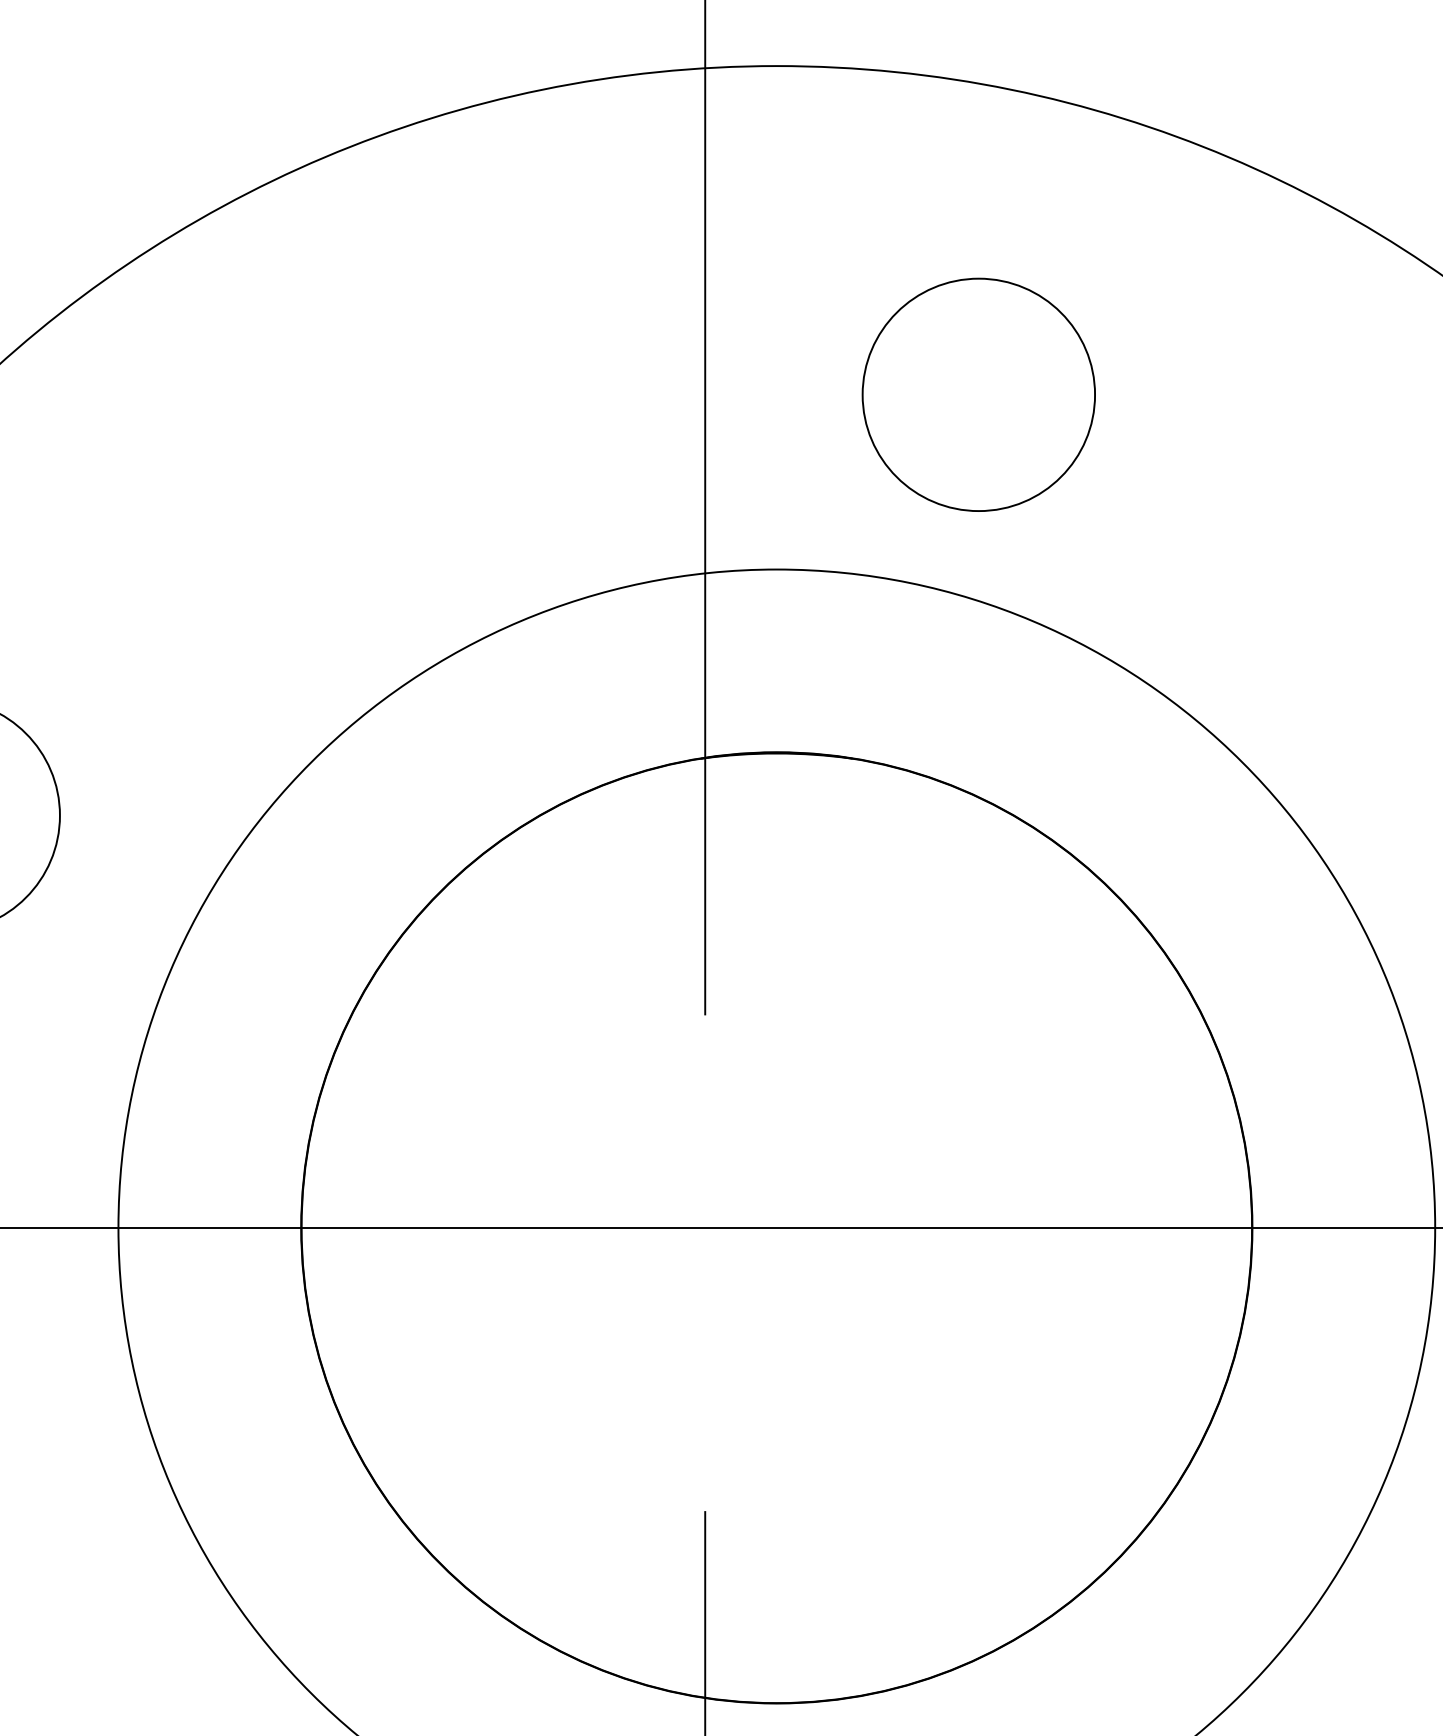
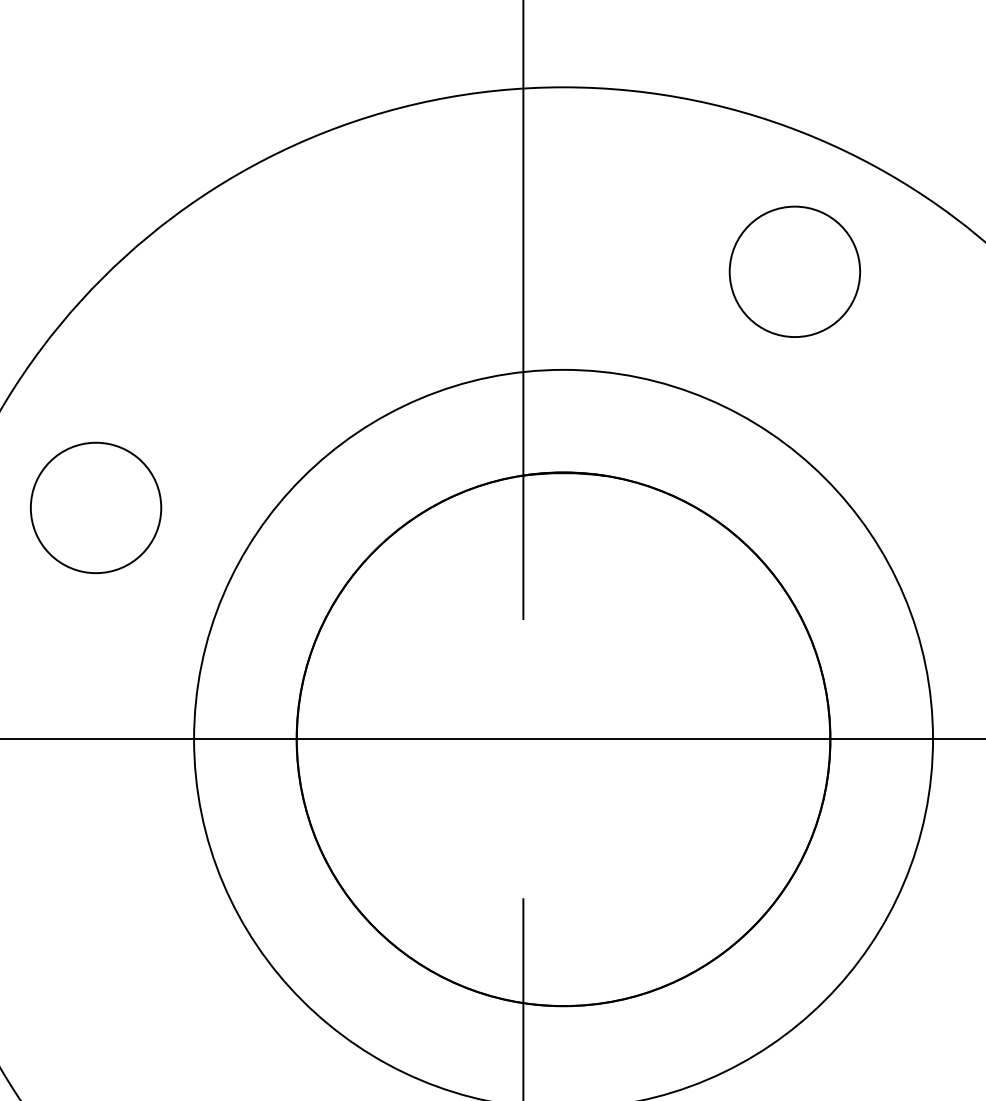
circle: (978, 394) -> (794, 271), moved

